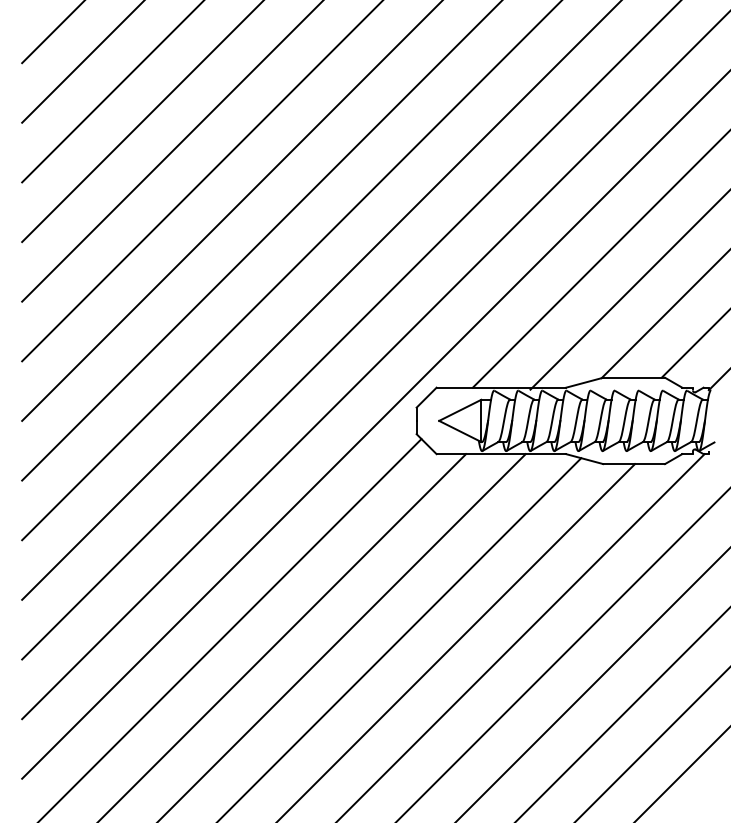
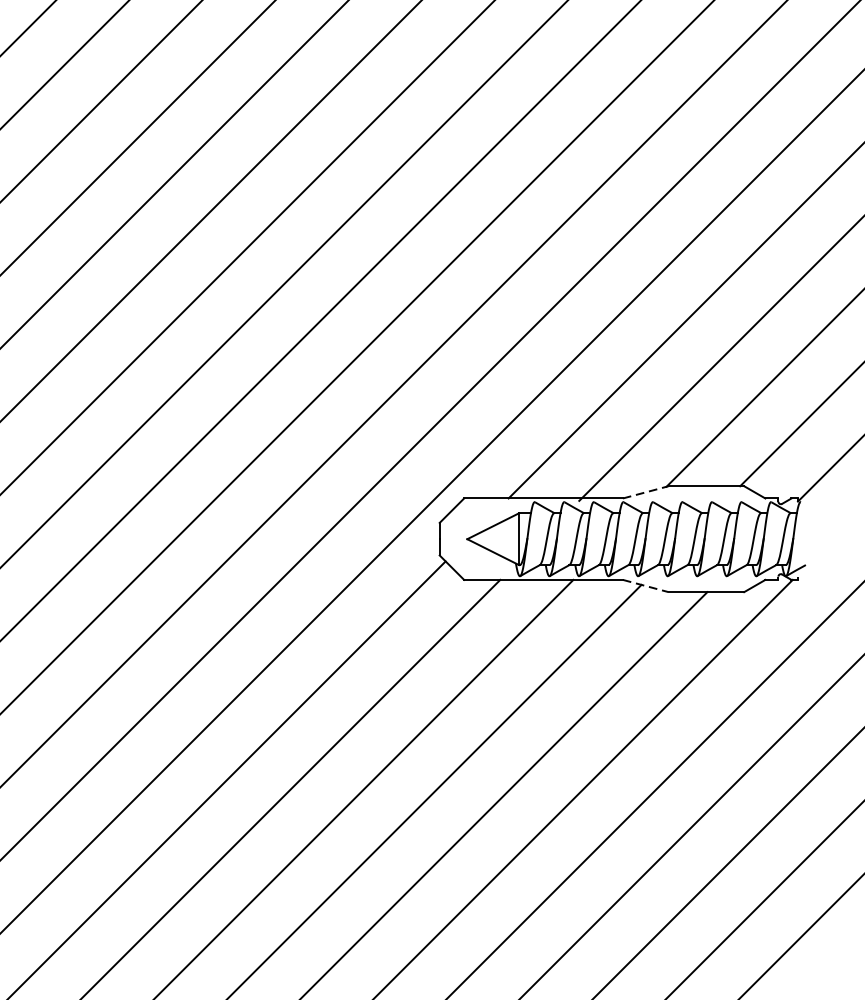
line: (585, 382) -> (646, 492), solid -> dashed
line: (585, 459) -> (646, 586), solid -> dashed

